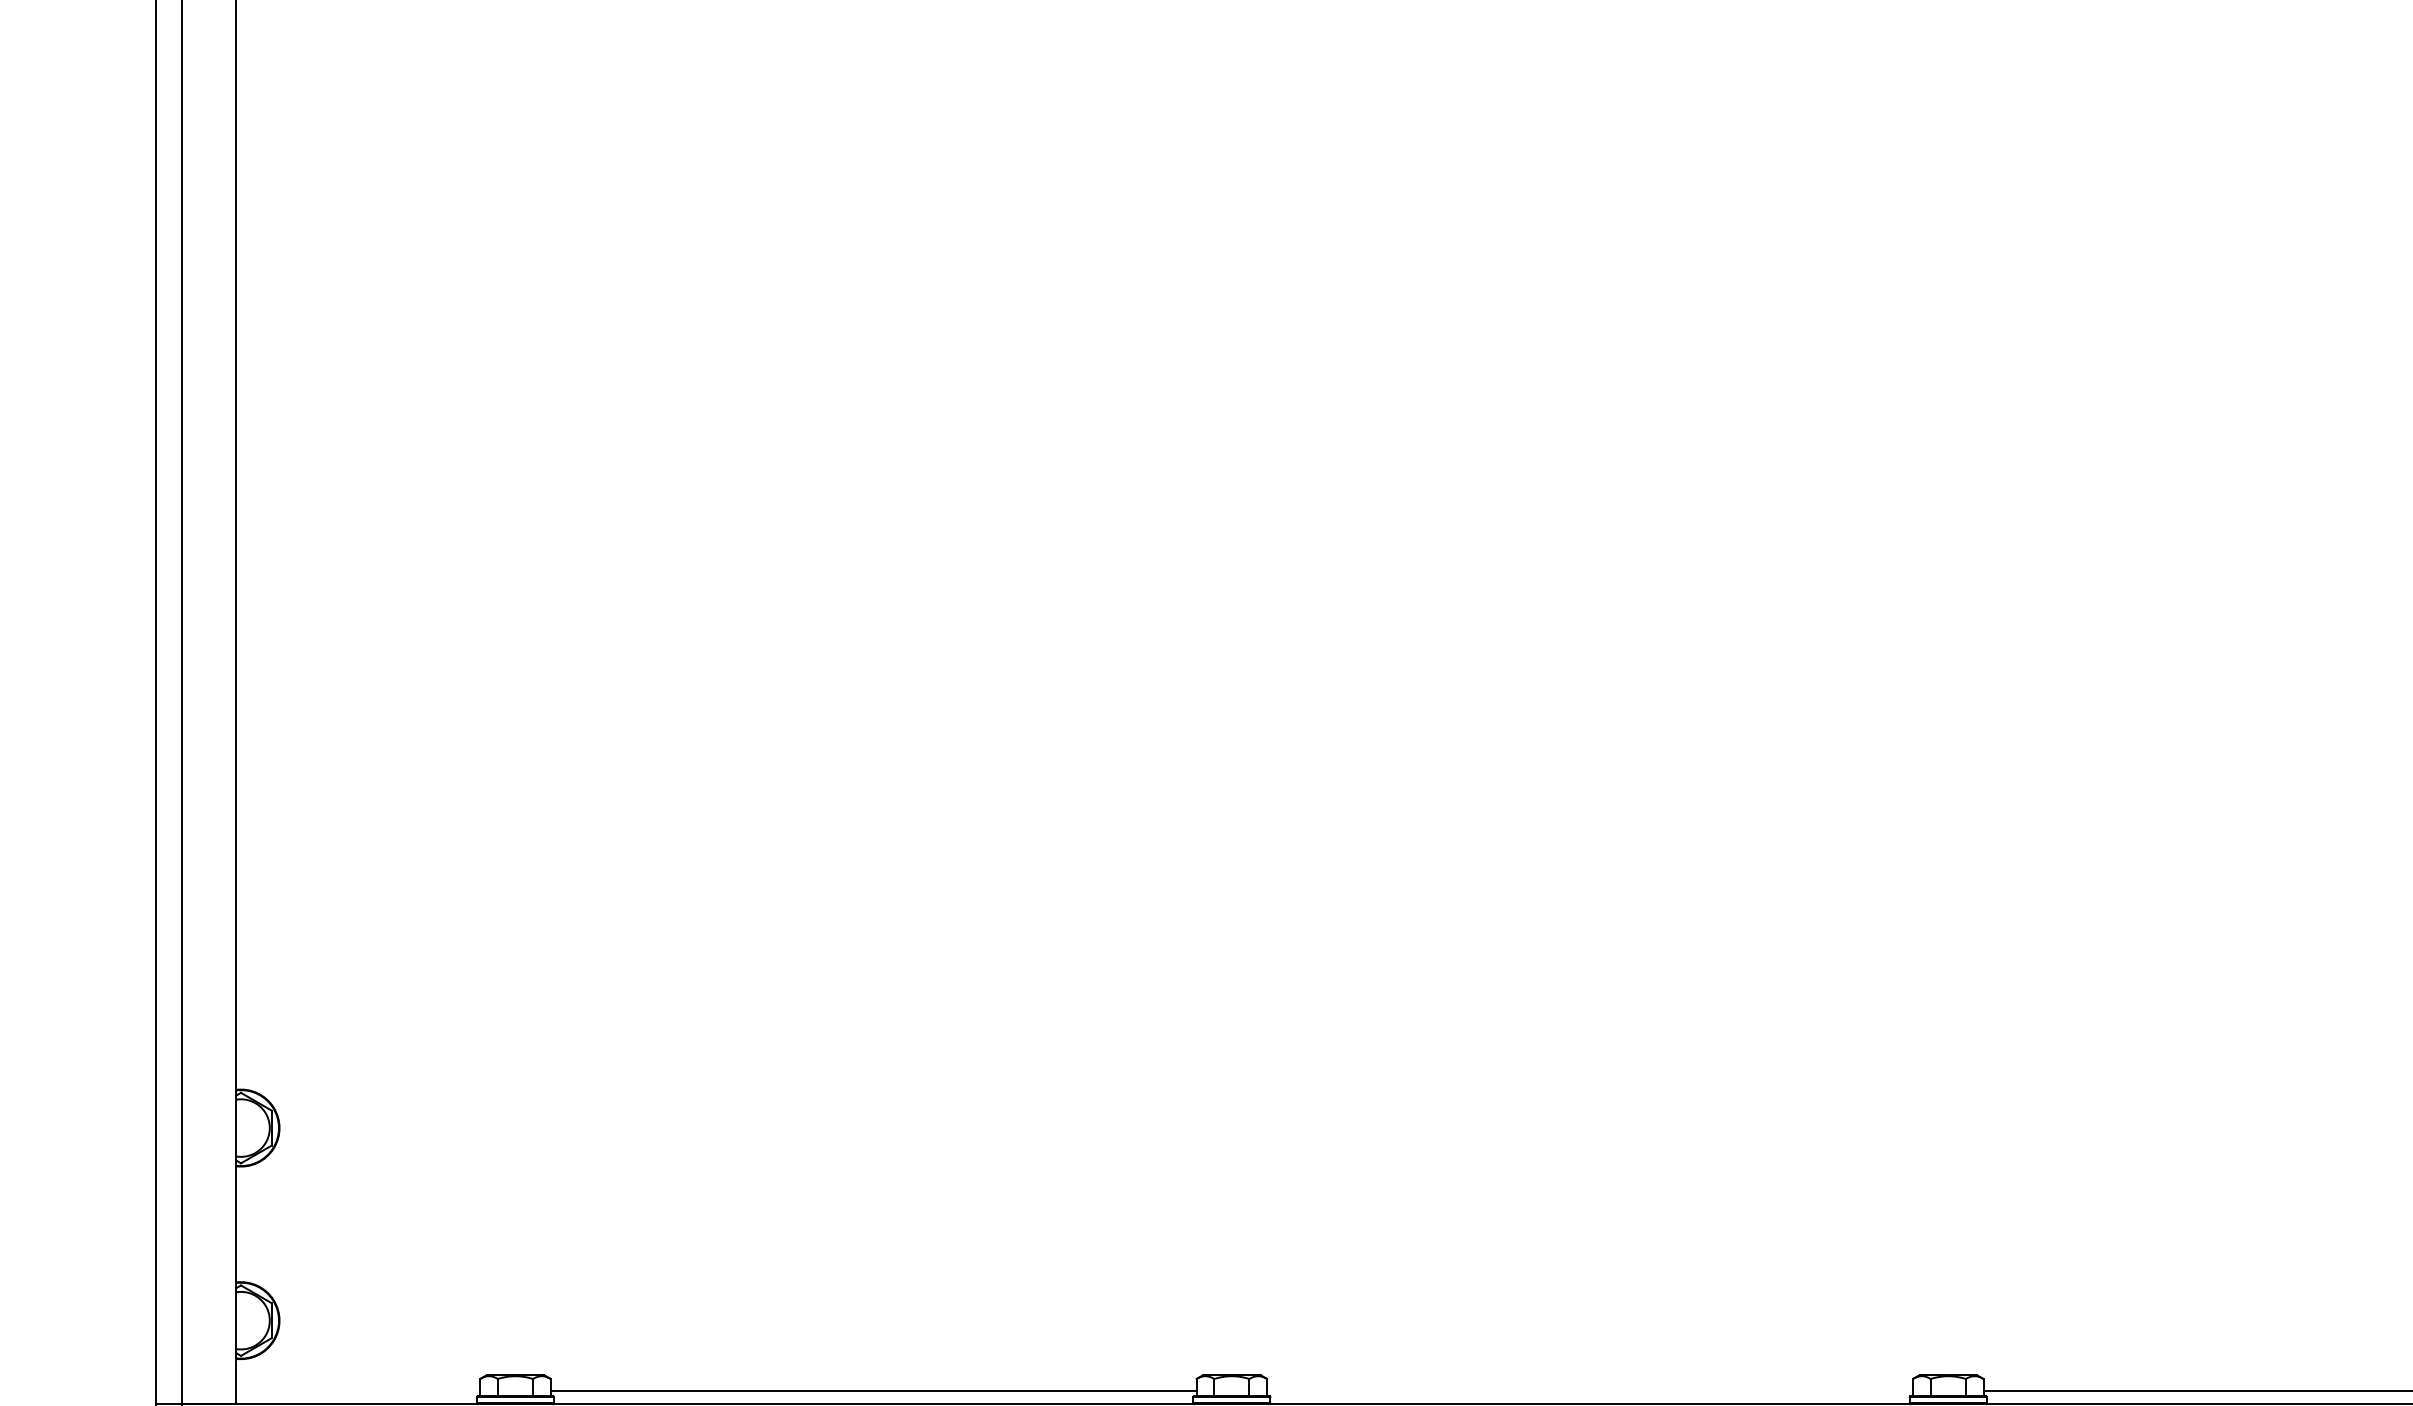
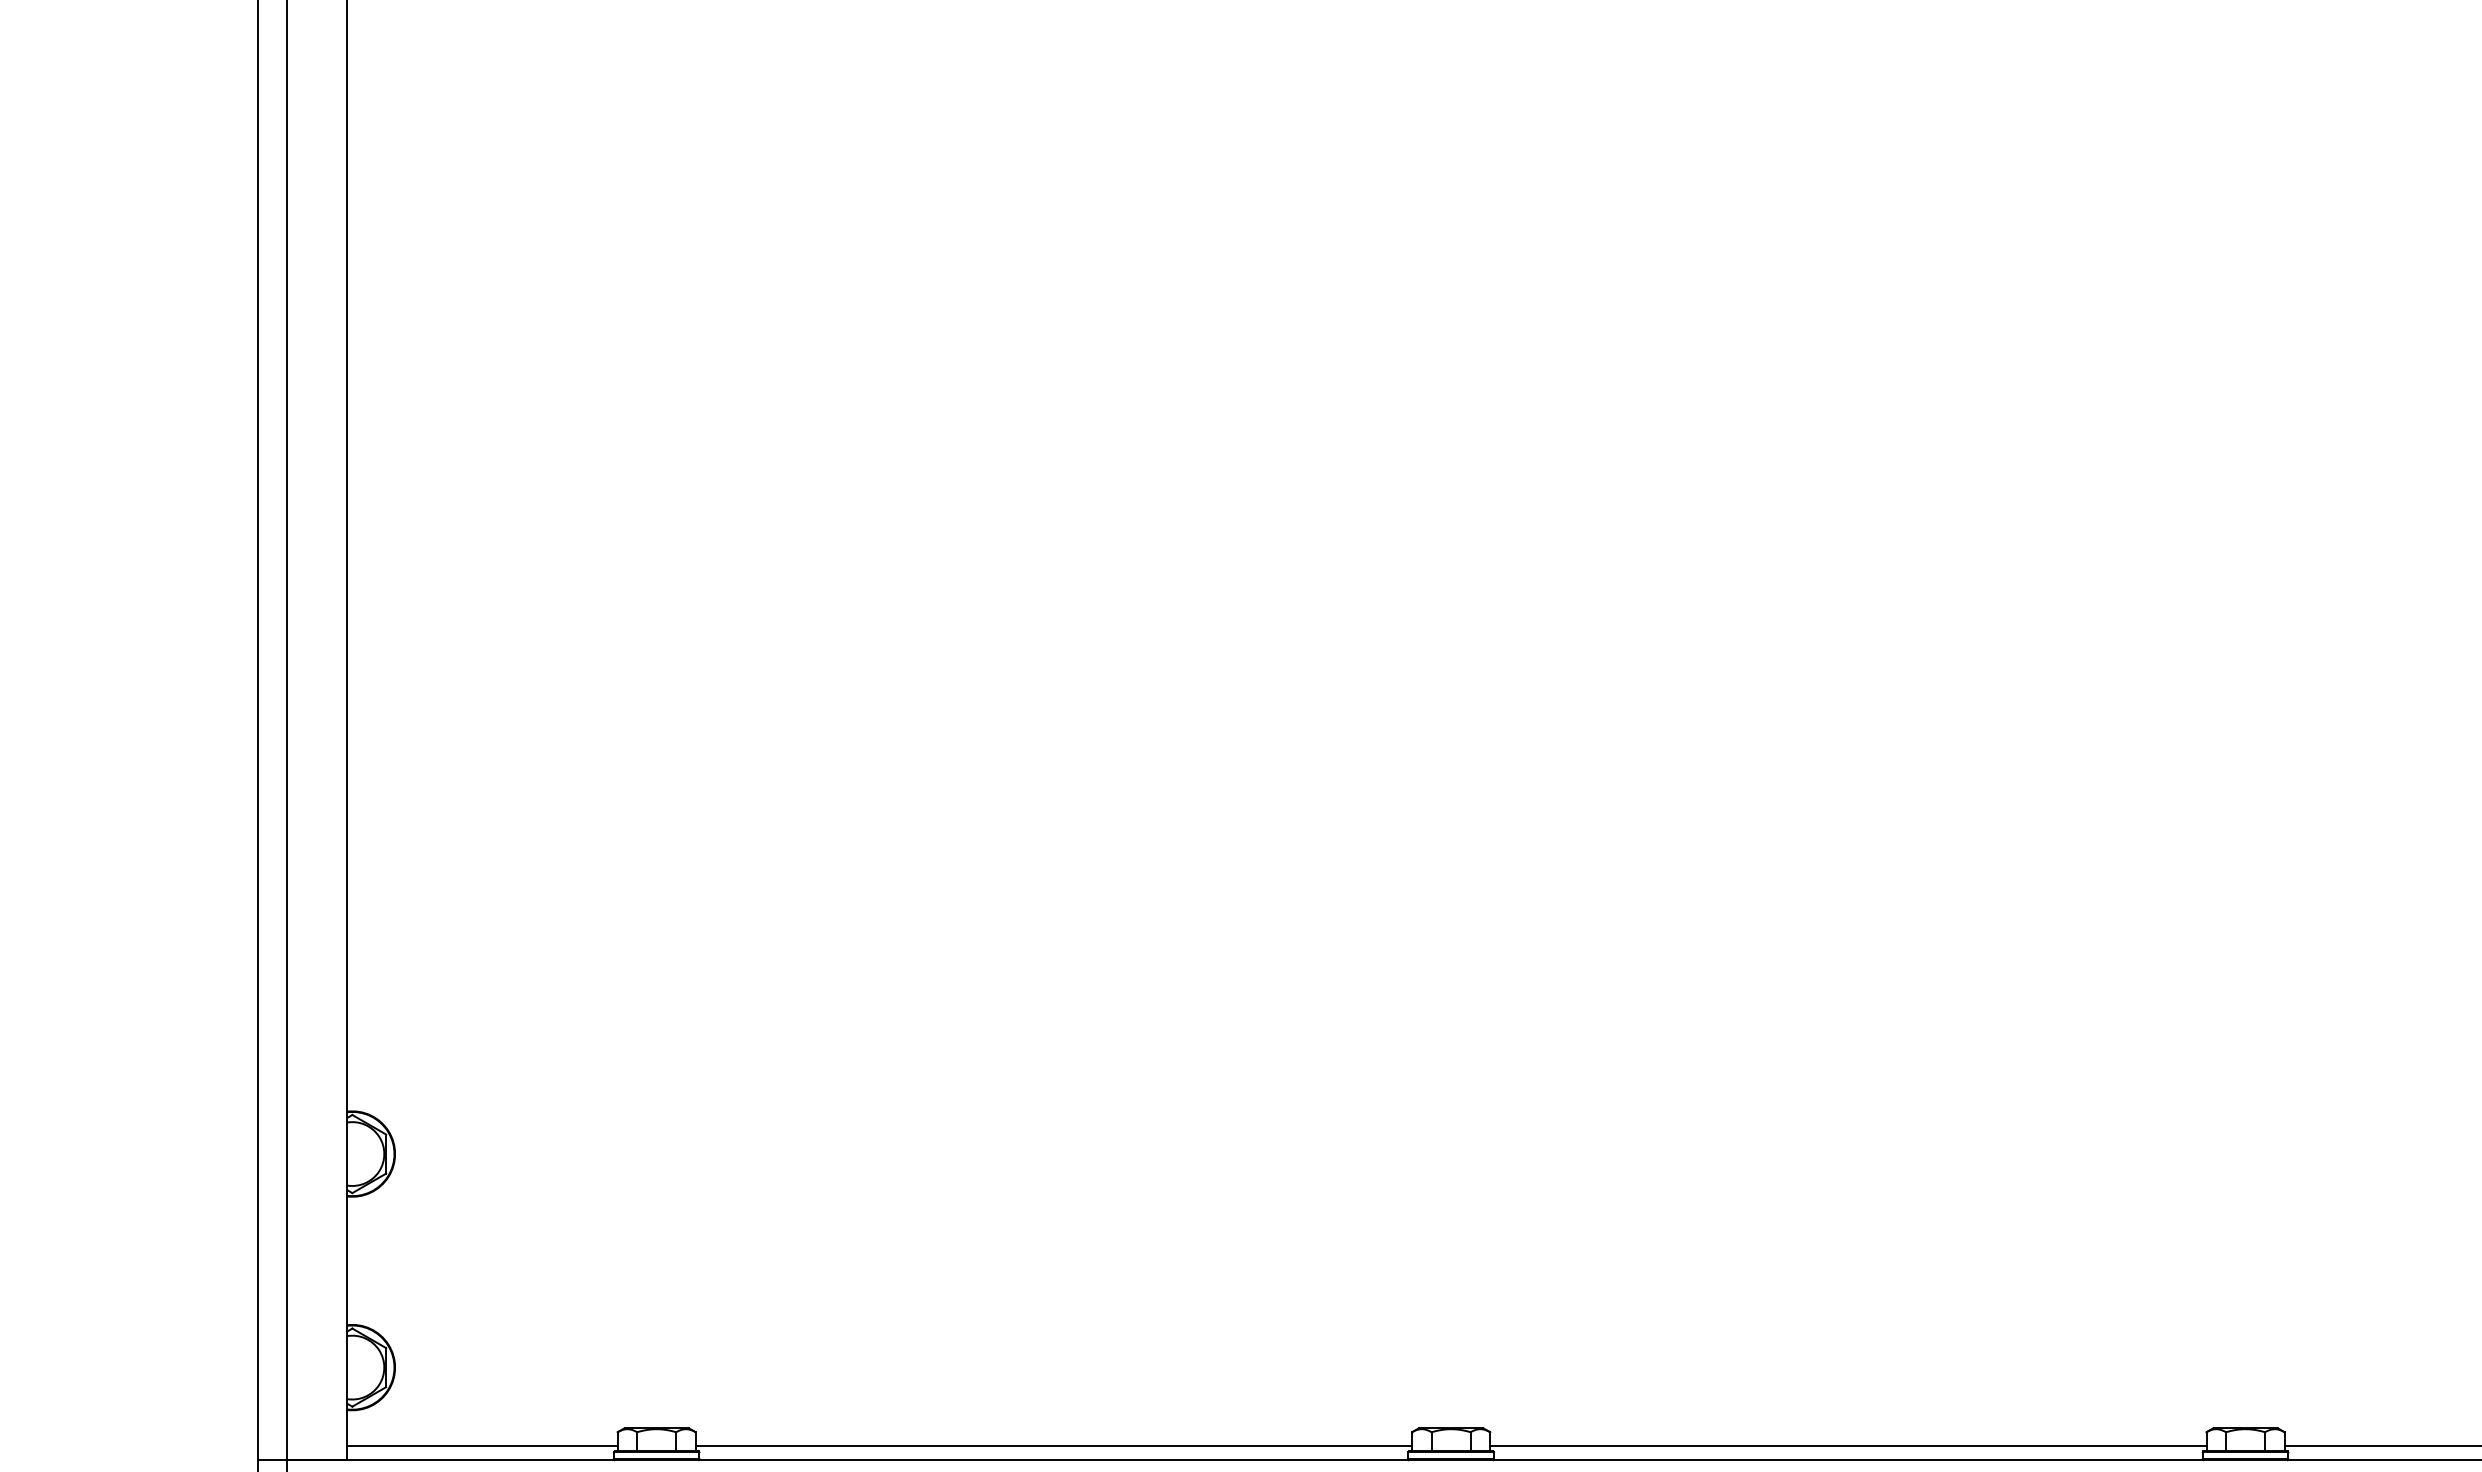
line: (358, 1391) -> (482, 1446), added
line: (1590, 1391) -> (1848, 1446), added

